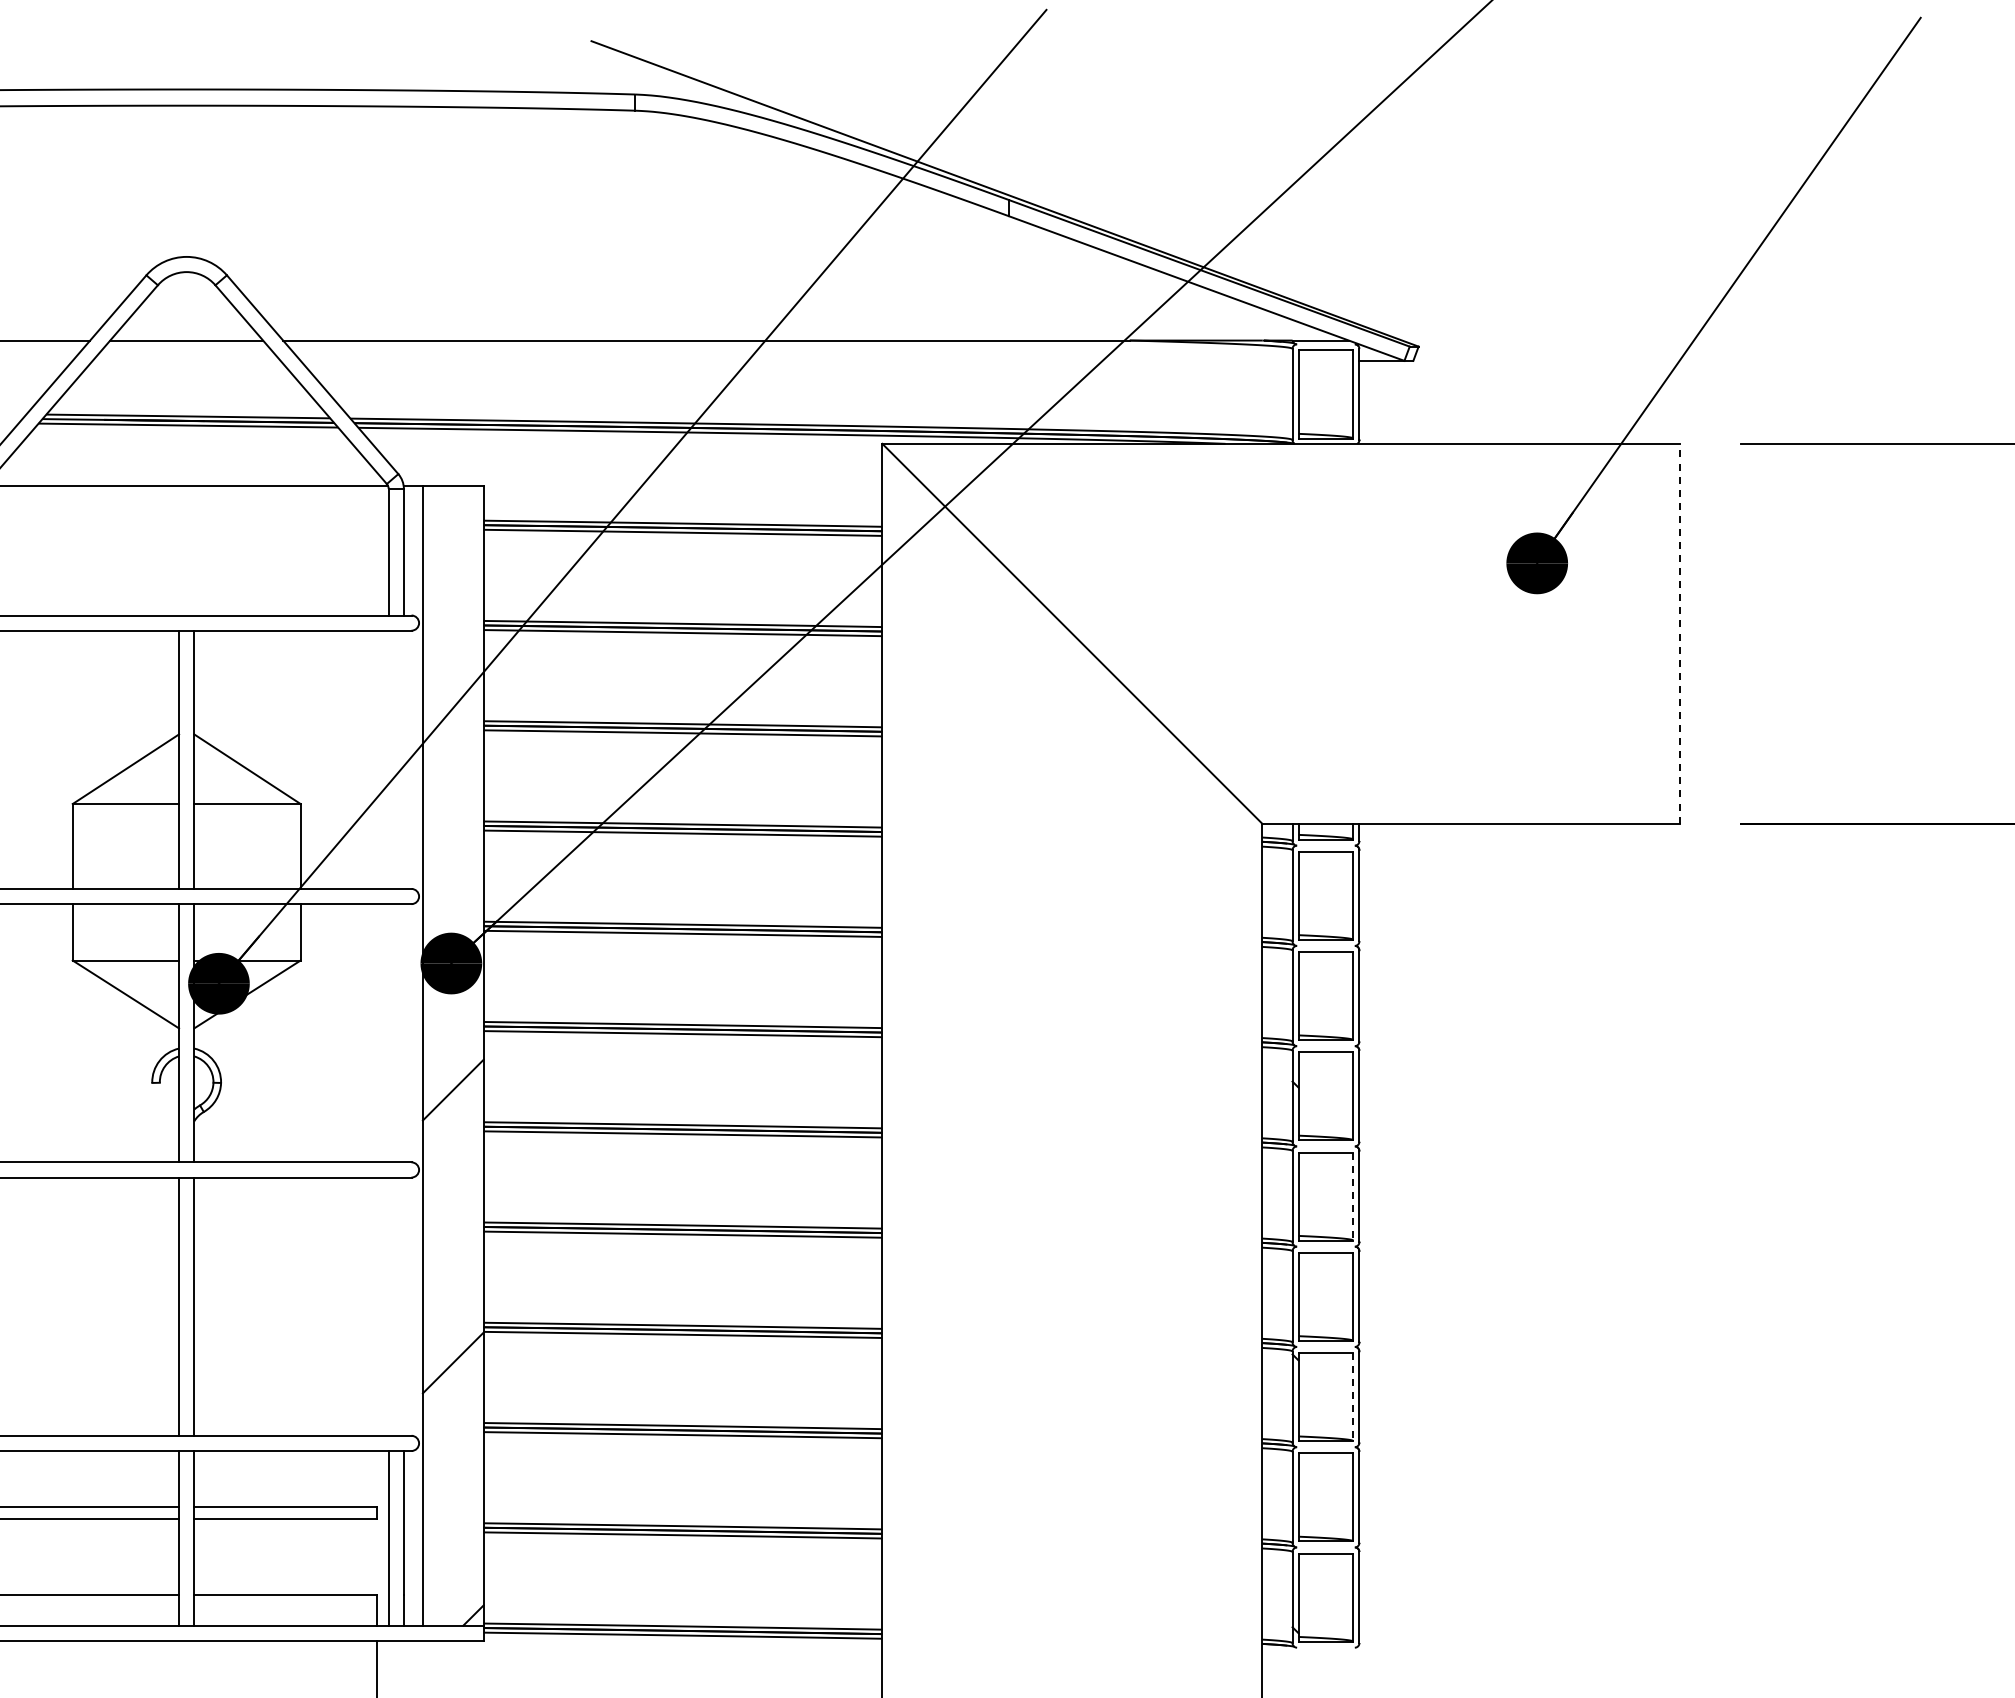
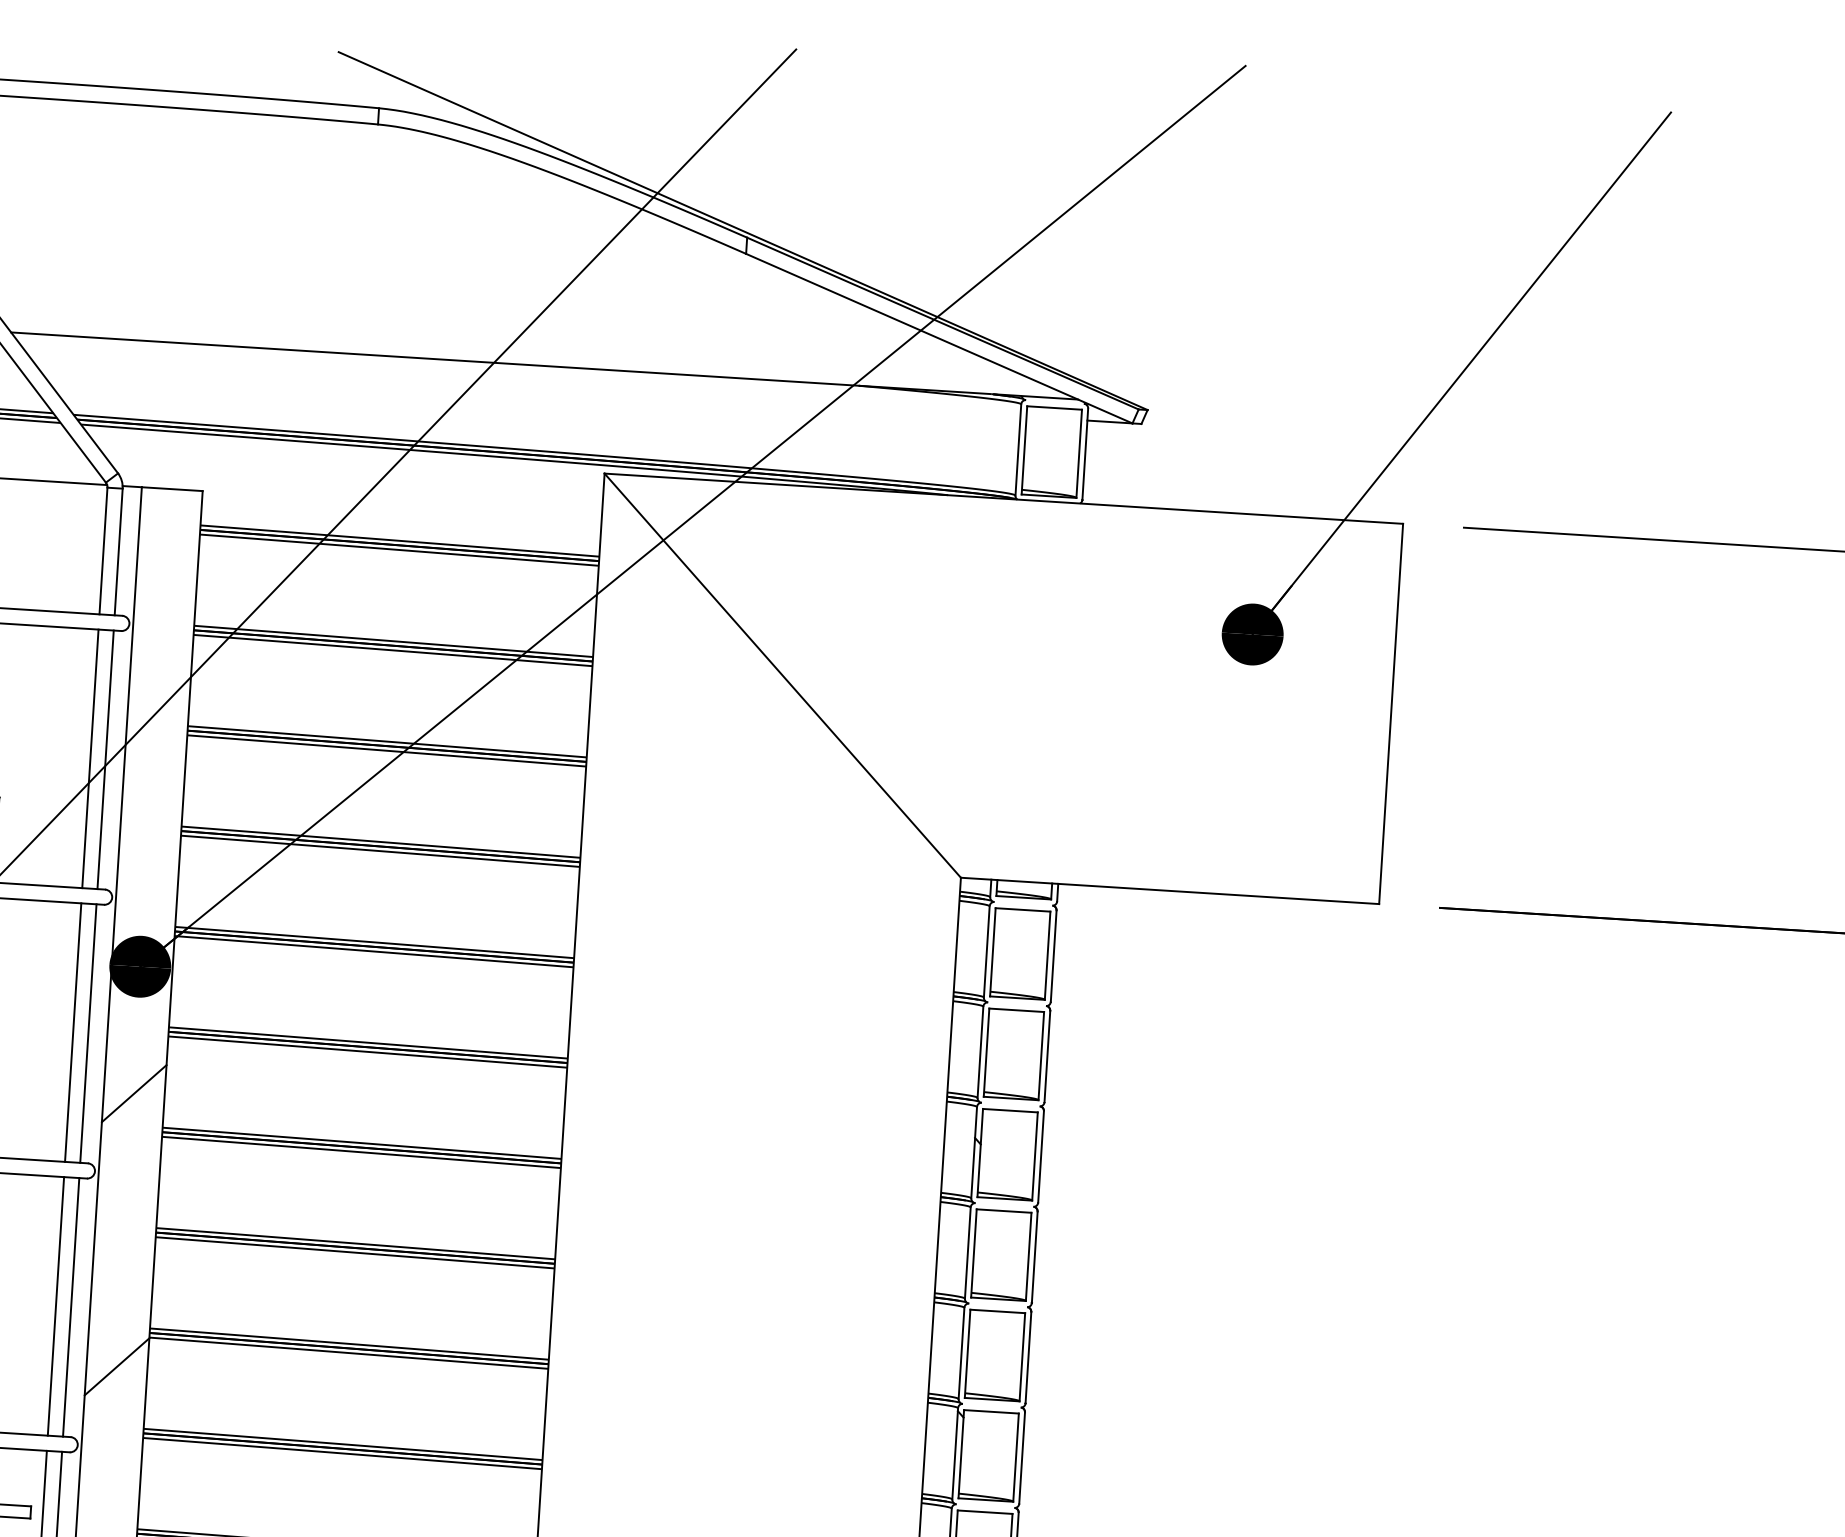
line: (1679, 633) -> (1390, 713), dashed -> solid
line: (388, 759) -> (90, 758), added
line: (403, 759) -> (105, 759), added
line: (388, 1033) -> (72, 1032), added
line: (403, 1033) -> (87, 1033), added
line: (1353, 1197) -> (1028, 1257), dashed -> solid
line: (388, 1306) -> (55, 1306), added
line: (403, 1306) -> (70, 1307), added
line: (1353, 1397) -> (1016, 1458), dashed -> solid

